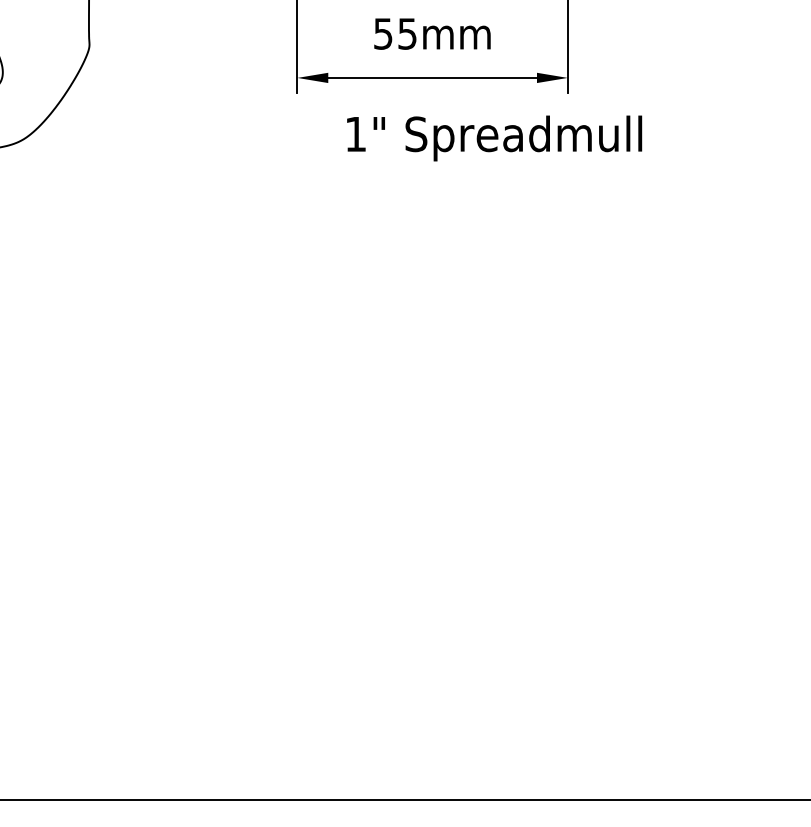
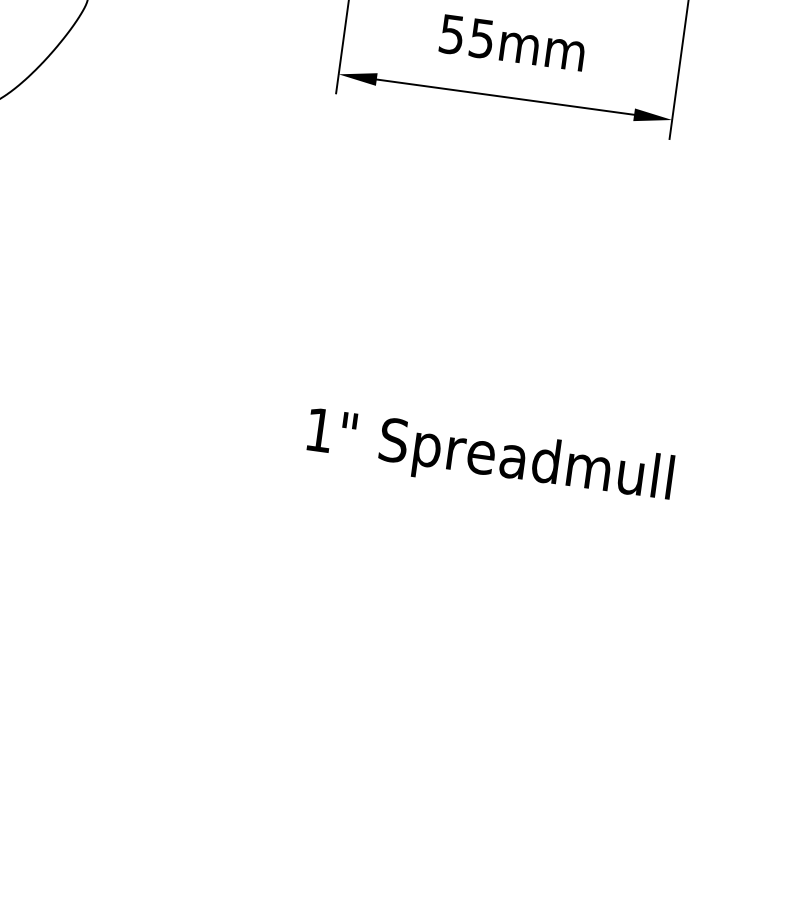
text: (494, 138) -> (489, 458), moved

